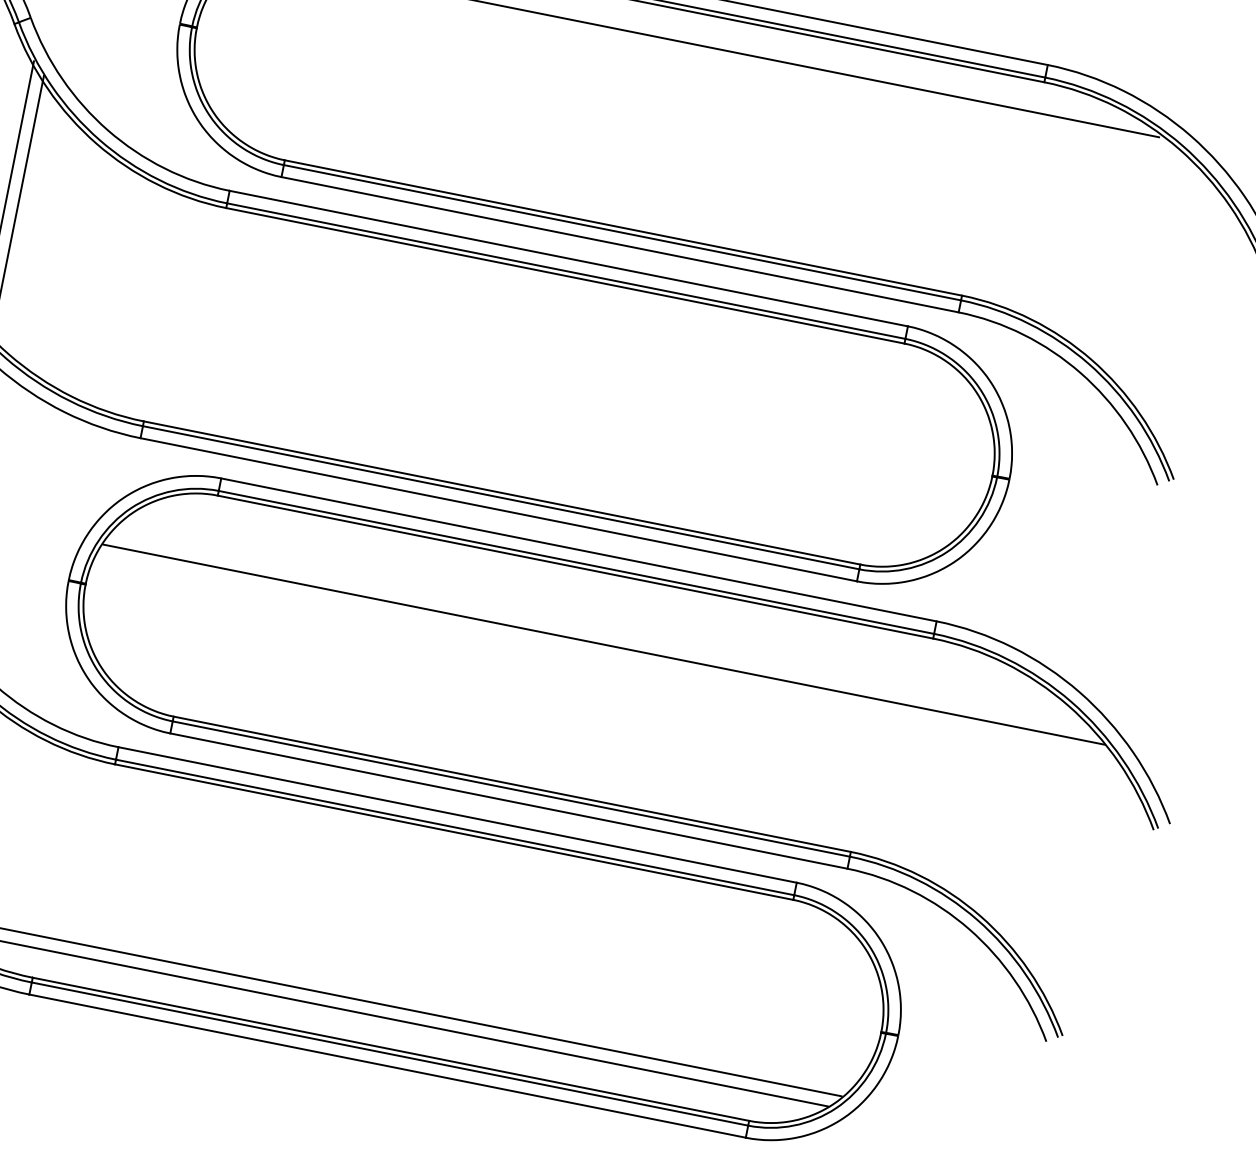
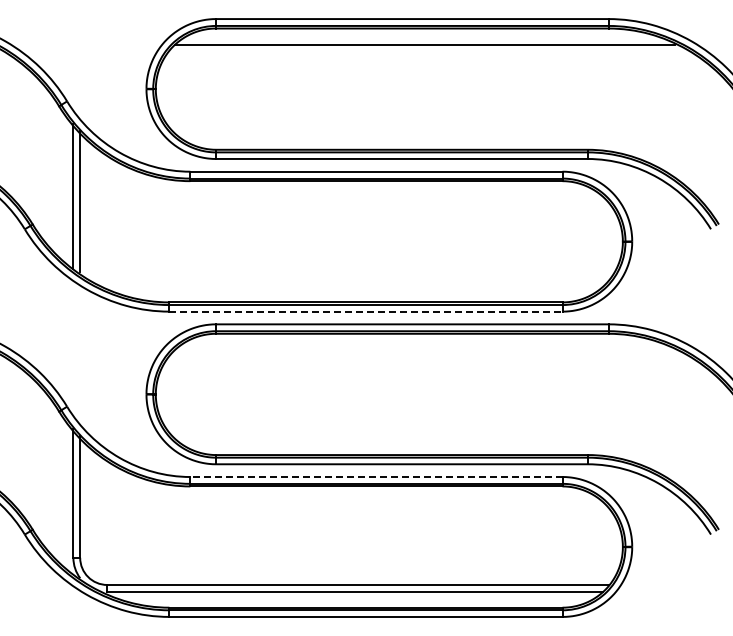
line: (498, 509) -> (365, 311), solid -> dashed
line: (603, 644) -> (435, 371), removed
line: (455, 815) -> (375, 477), solid -> dashed

